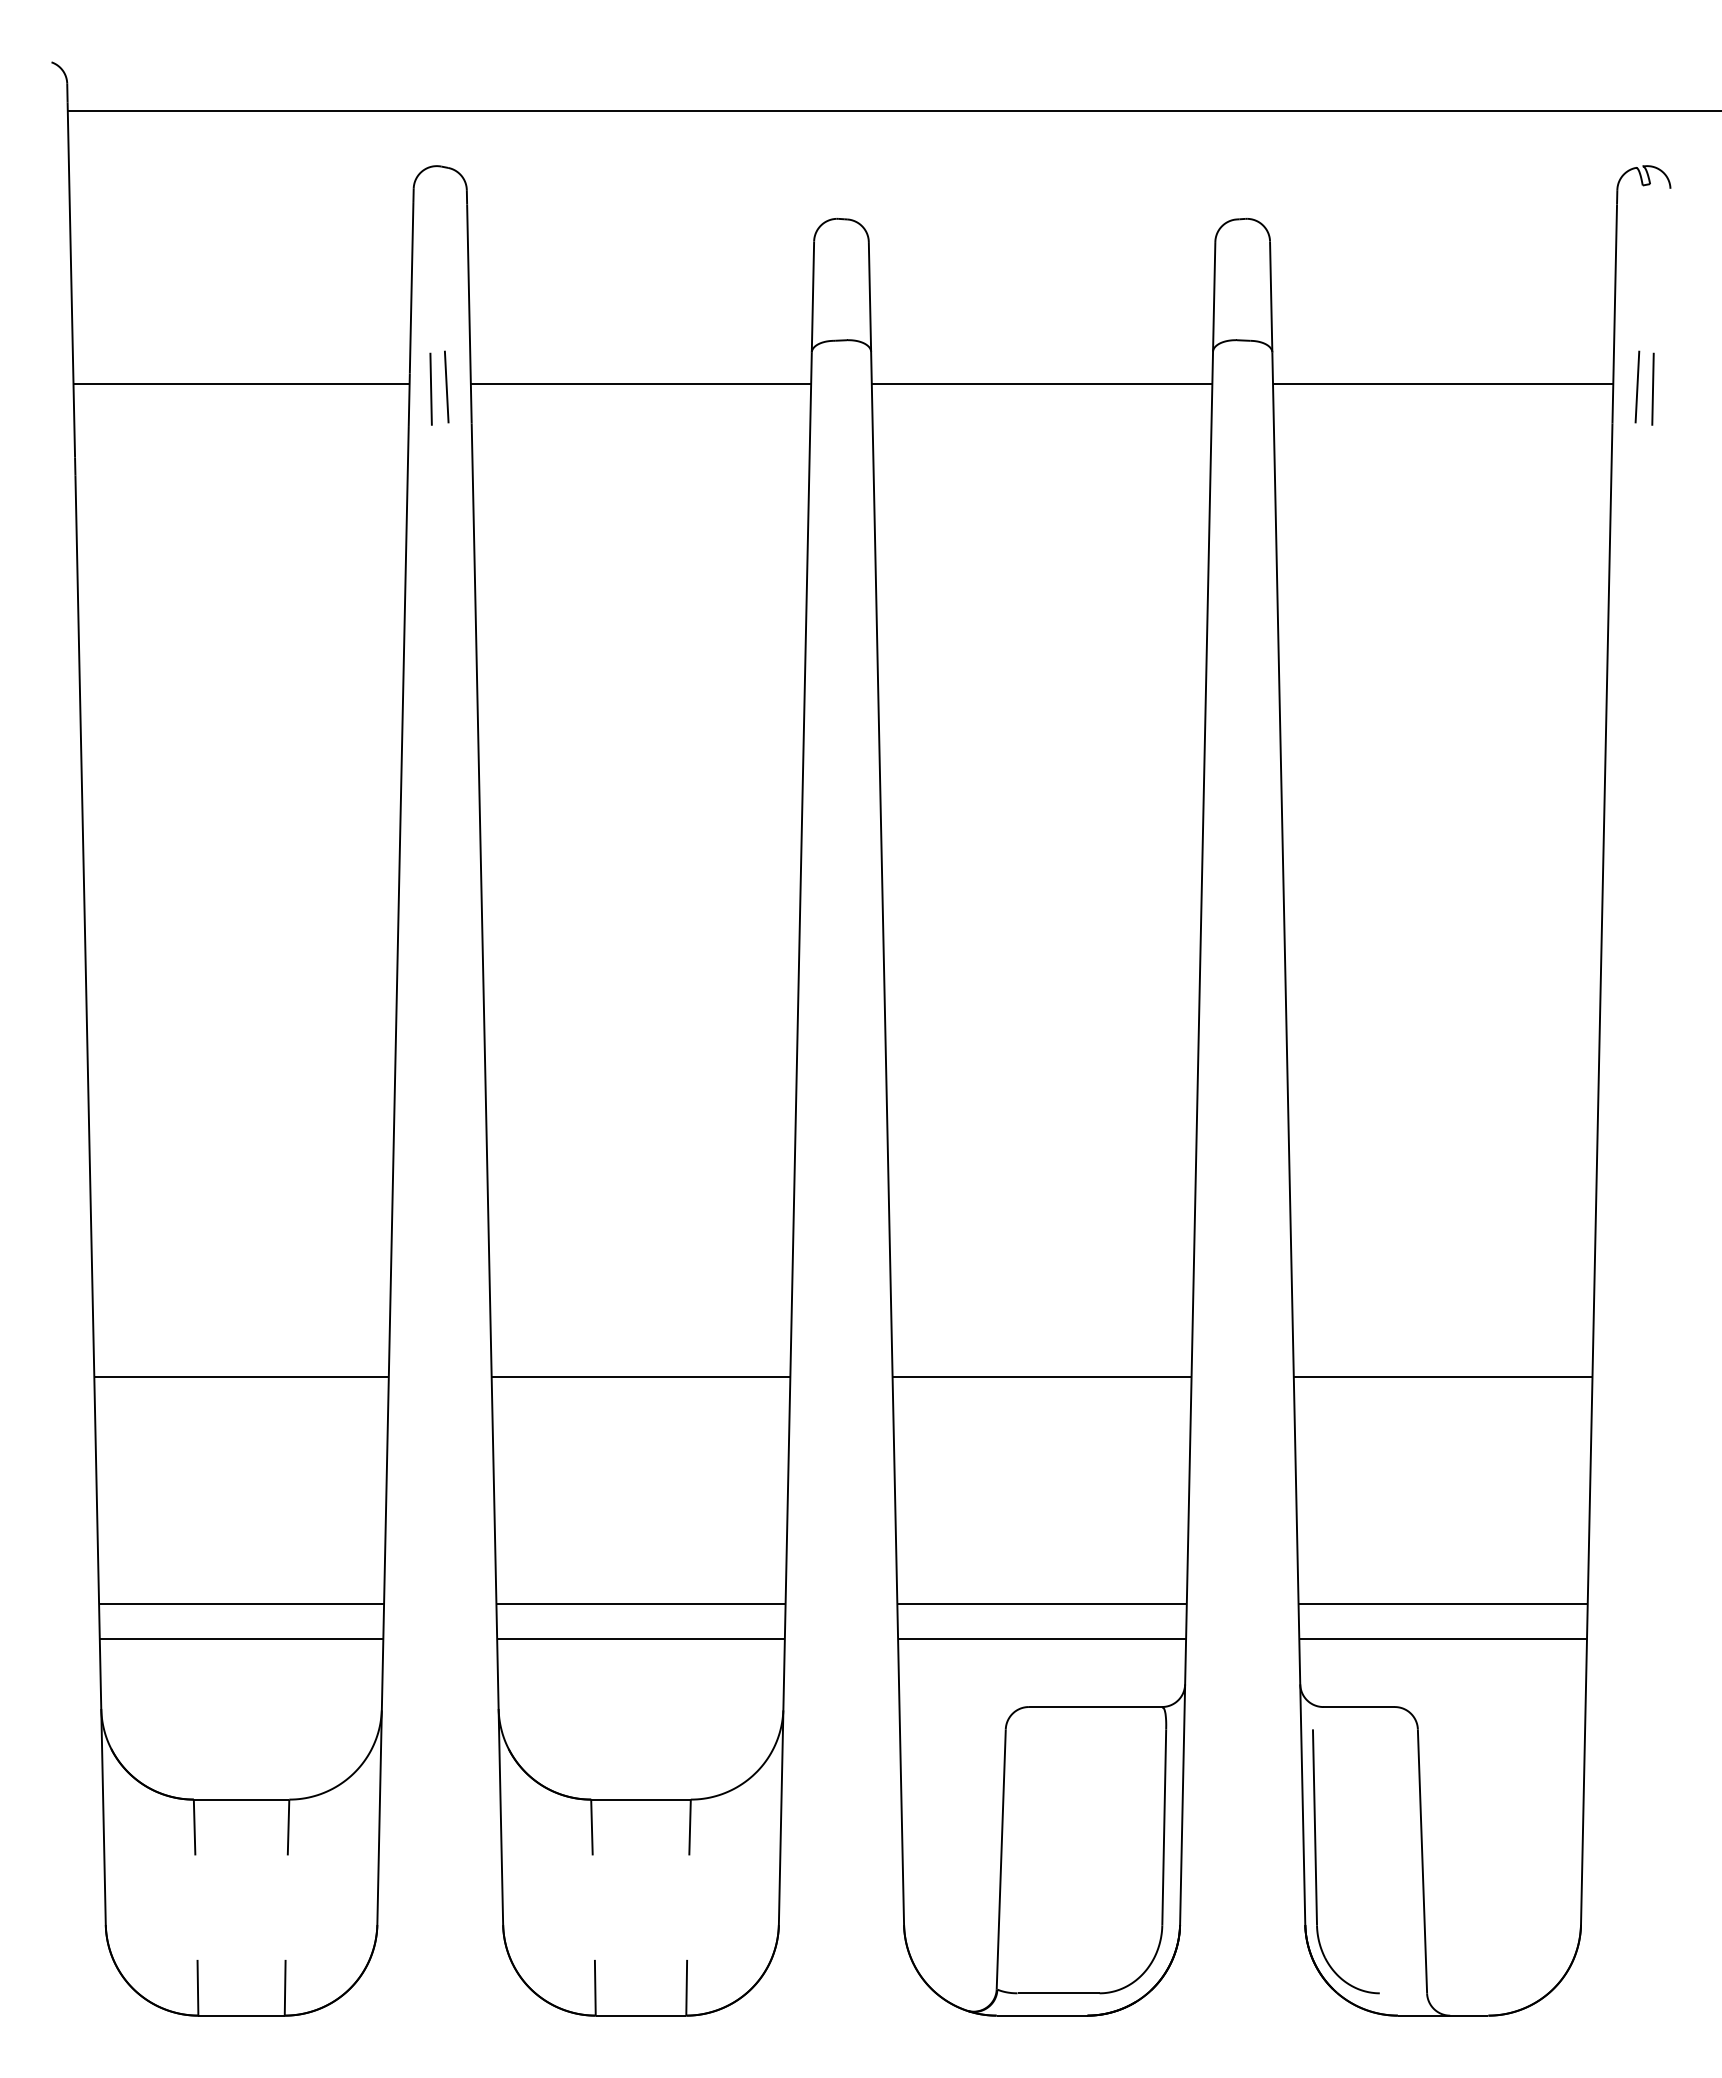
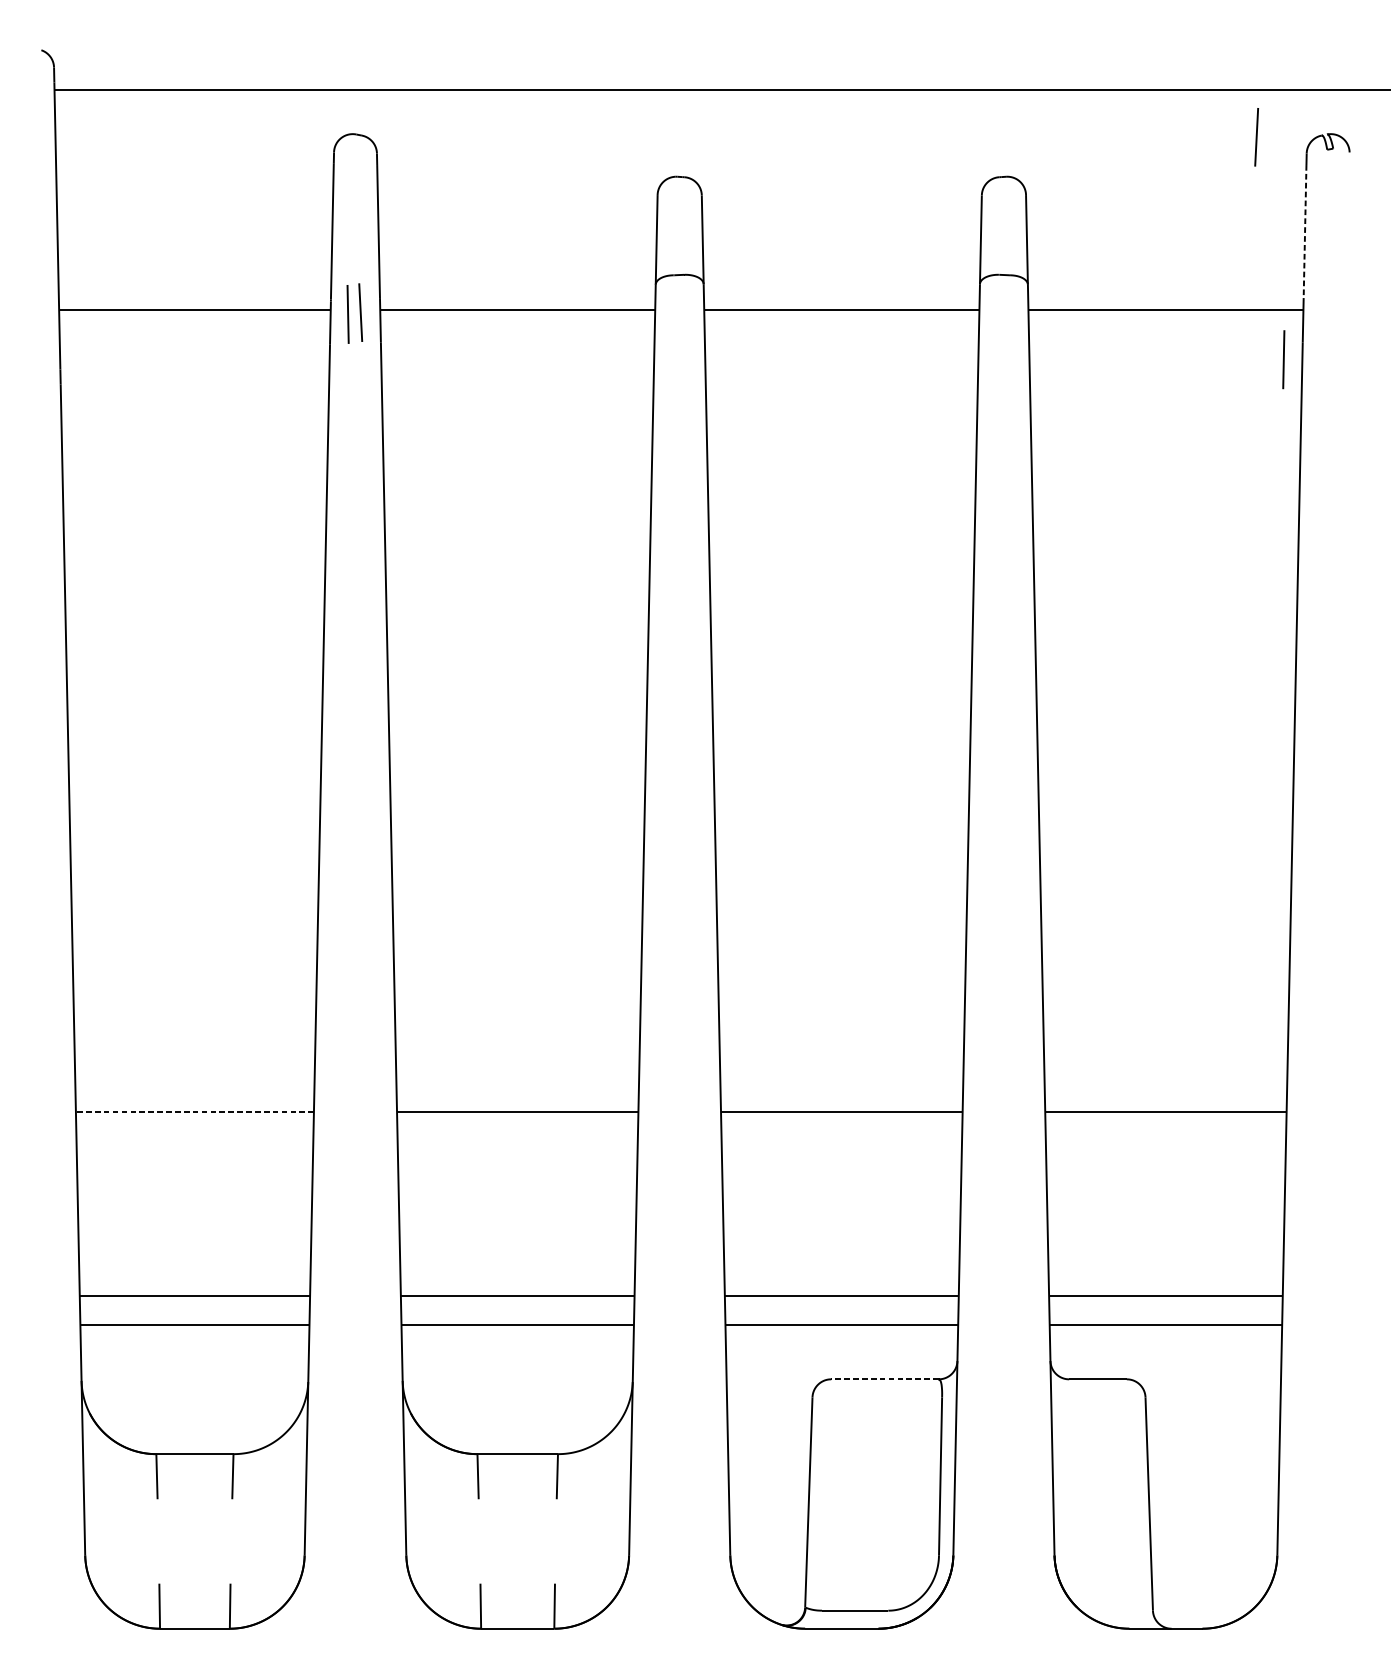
line: (1615, 287) -> (1305, 232), solid -> dashed
line: (1637, 386) -> (1256, 136), moved
line: (1652, 388) -> (1283, 359), moved
line: (241, 1376) -> (194, 1112), solid -> dashed
line: (1095, 1707) -> (884, 1379), solid -> dashed
part: (1316, 1861) -> (1063, 1504), removed

